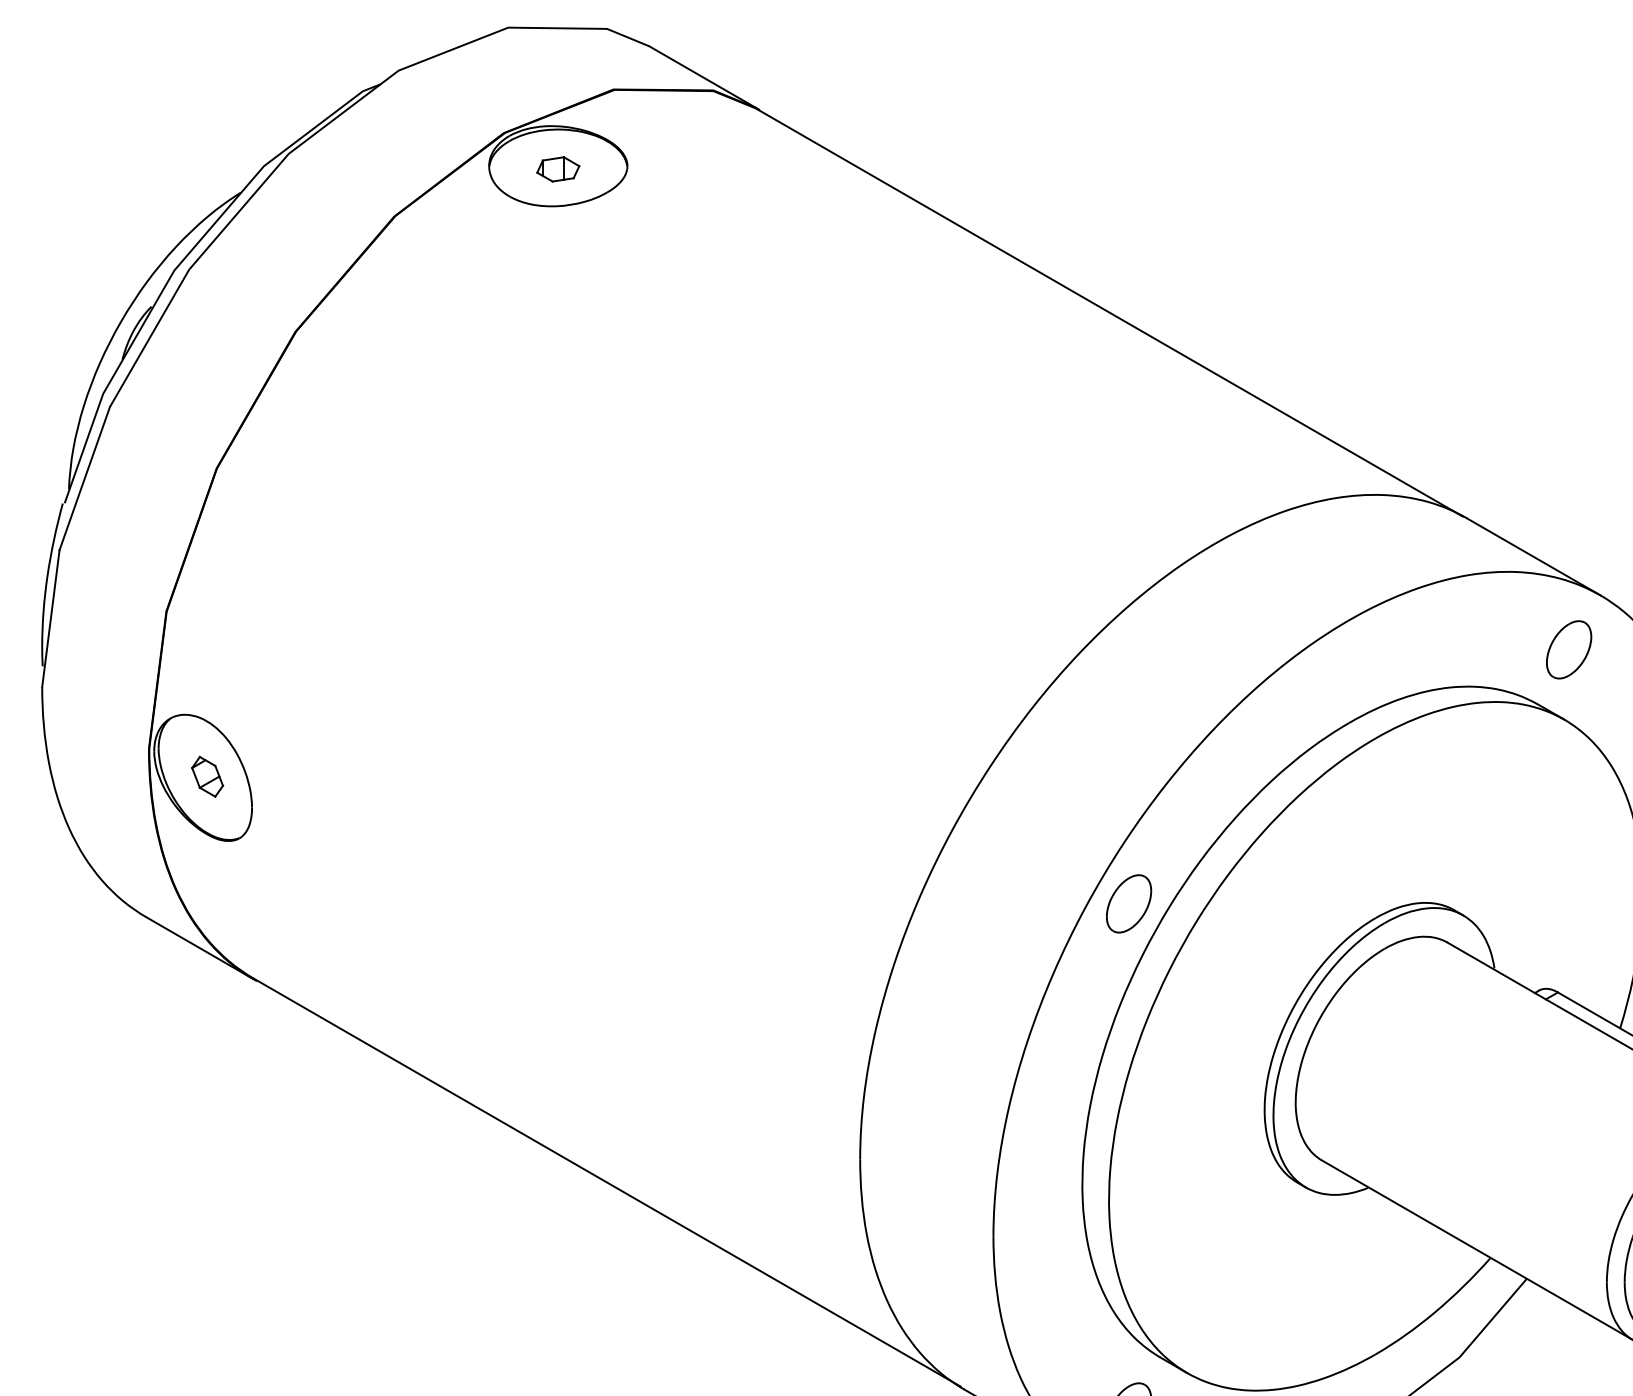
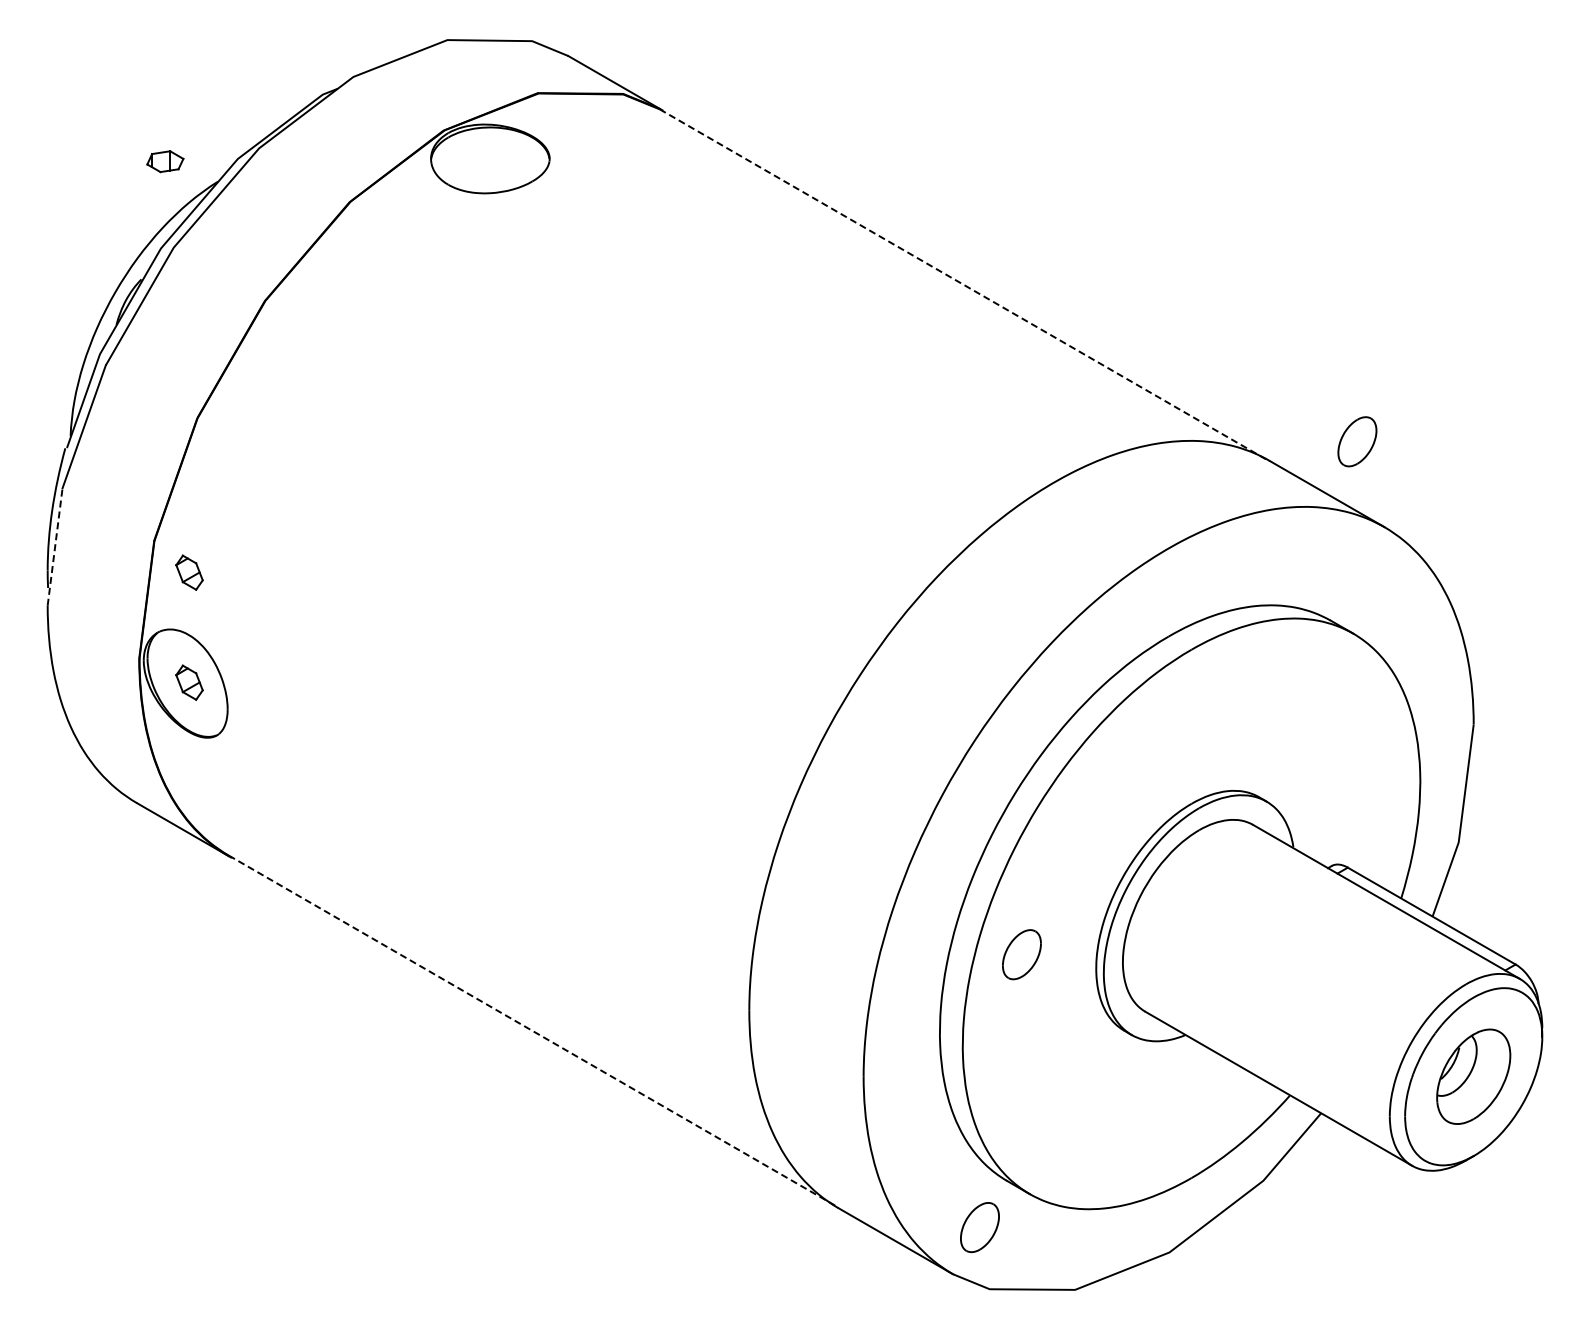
part: (558, 169) -> (165, 161), moved
line: (1109, 312) -> (963, 284), solid -> dashed
line: (51, 618) -> (55, 546), solid -> dashed
part: (207, 648) -> (189, 572), added
part: (1569, 649) -> (1357, 441), moved
part: (1128, 903) -> (1021, 954), moved
line: (607, 1182) -> (532, 1030), solid -> dashed

